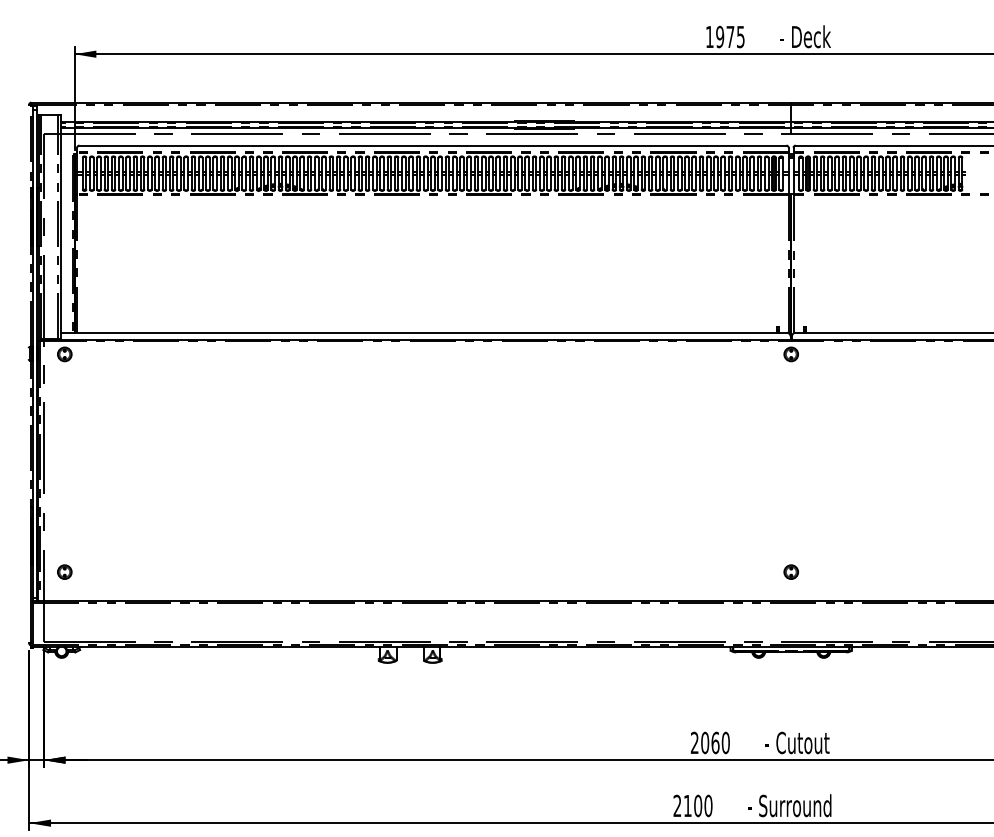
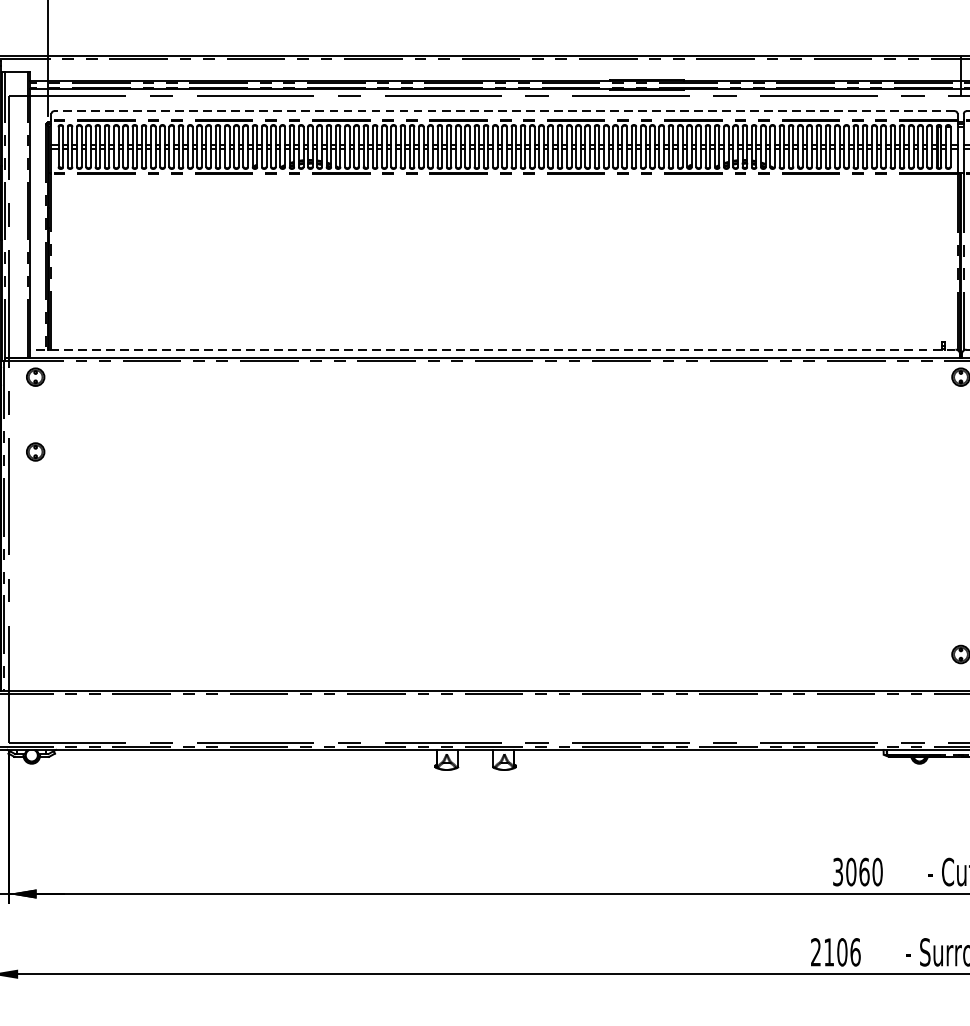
line: (432, 145) -> (504, 111), solid -> dashed
line: (423, 332) -> (492, 349), solid -> dashed
part: (64, 571) -> (35, 451), moved
text: (694, 743) -> (837, 872), 2060 -> 3060
text: (708, 805) -> (855, 951), 2100 -> 2106

